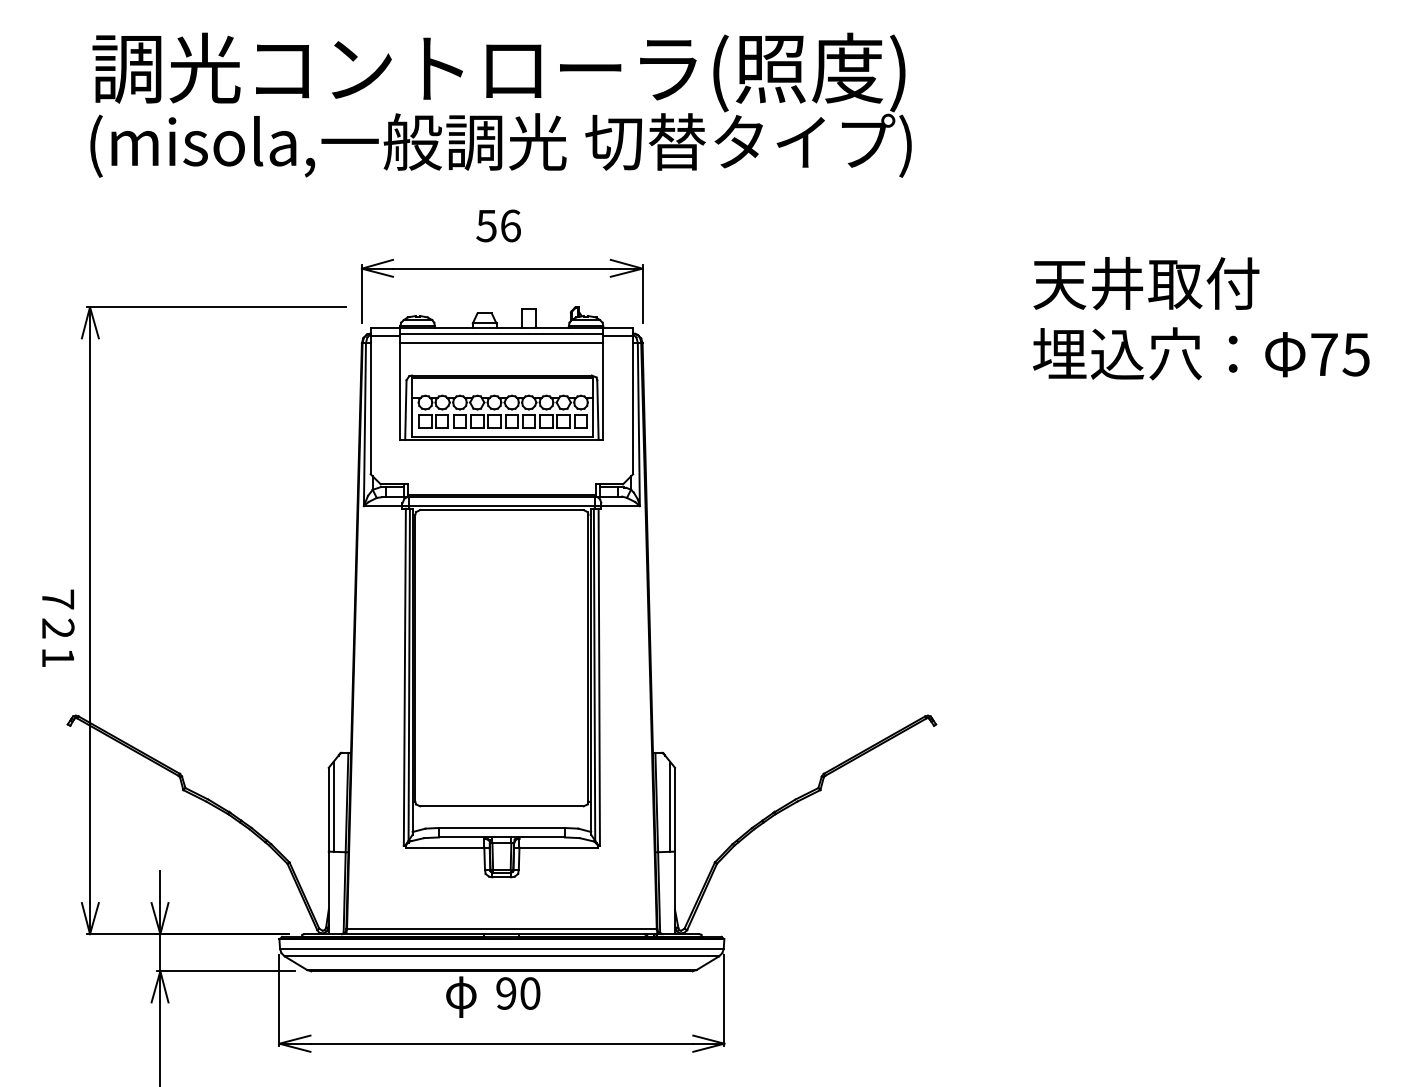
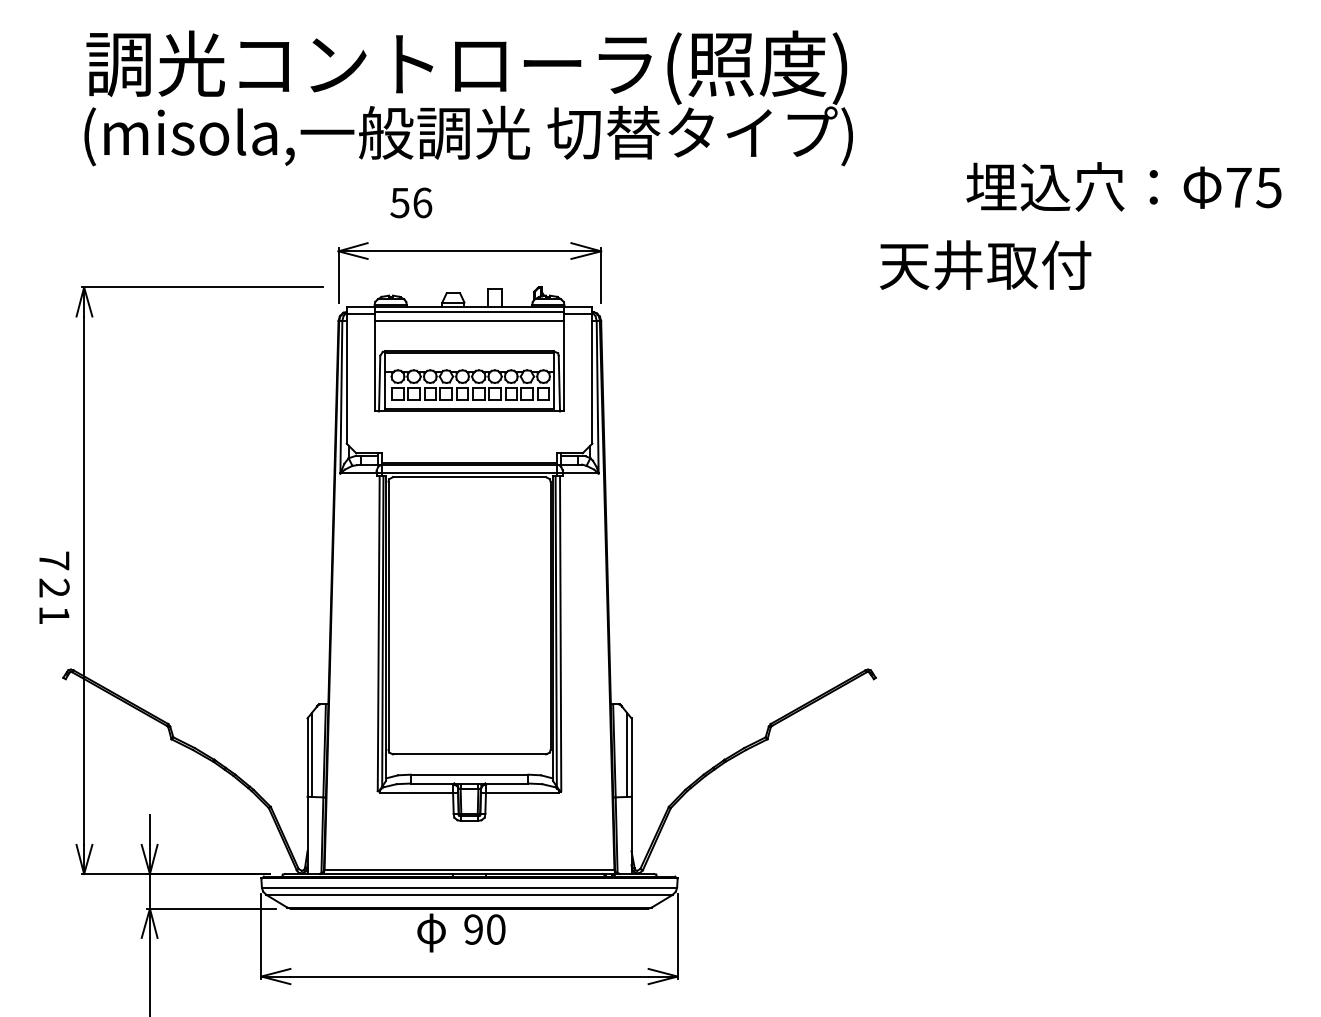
text: (498, 225) -> (411, 202), moved
text: (1146, 283) -> (985, 265), moved
text: (1201, 353) -> (1124, 186), moved

